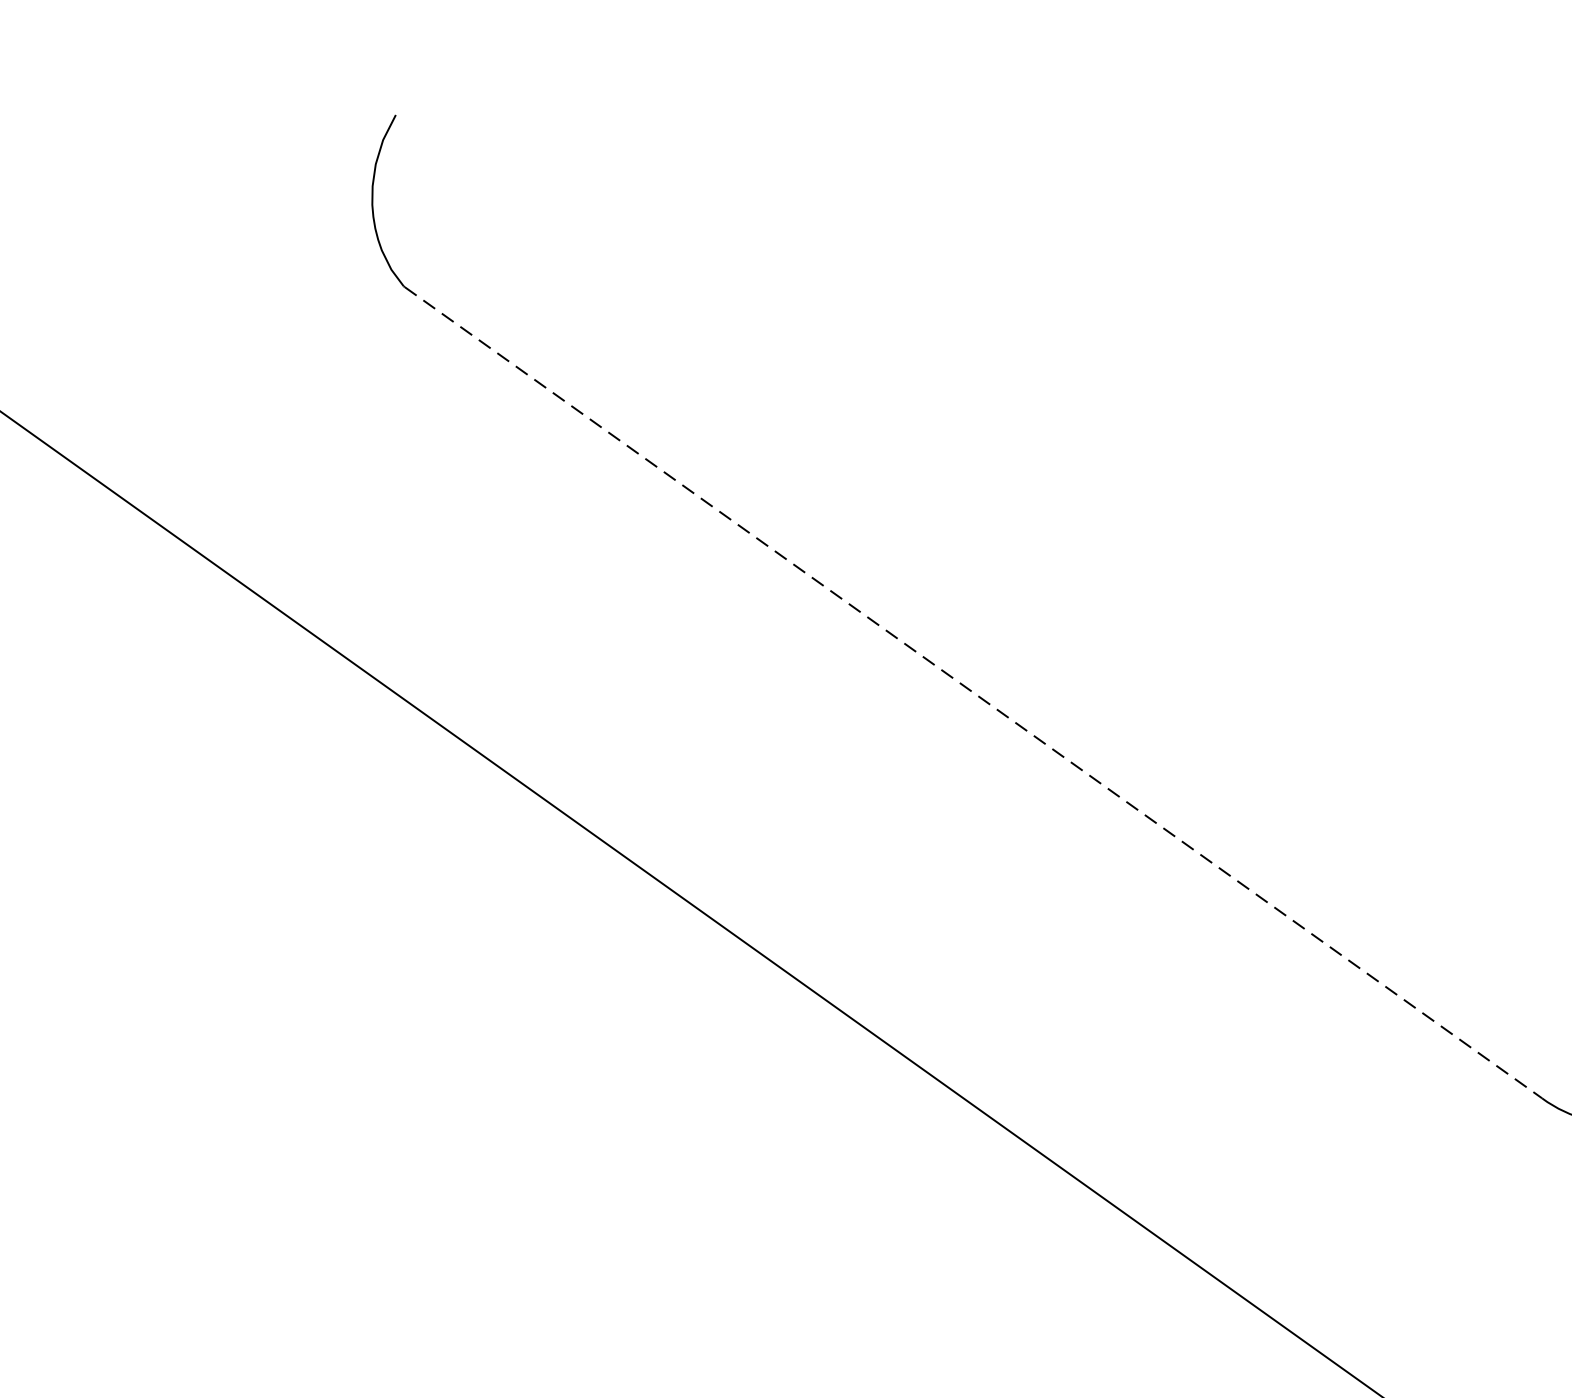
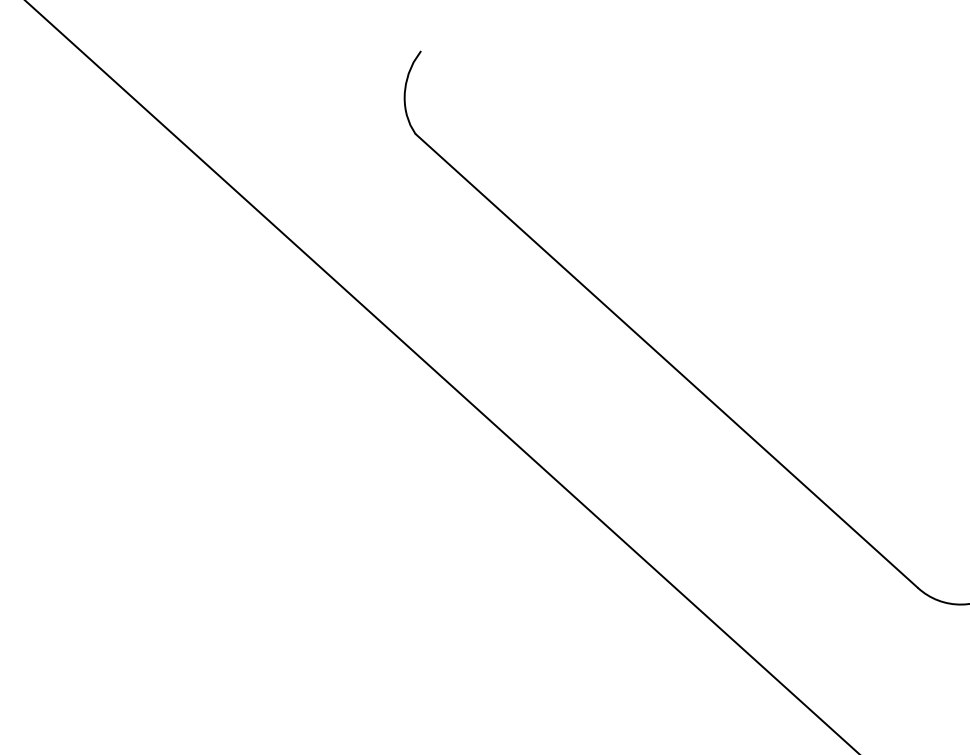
line: (975, 693) -> (667, 361), dashed -> solid

